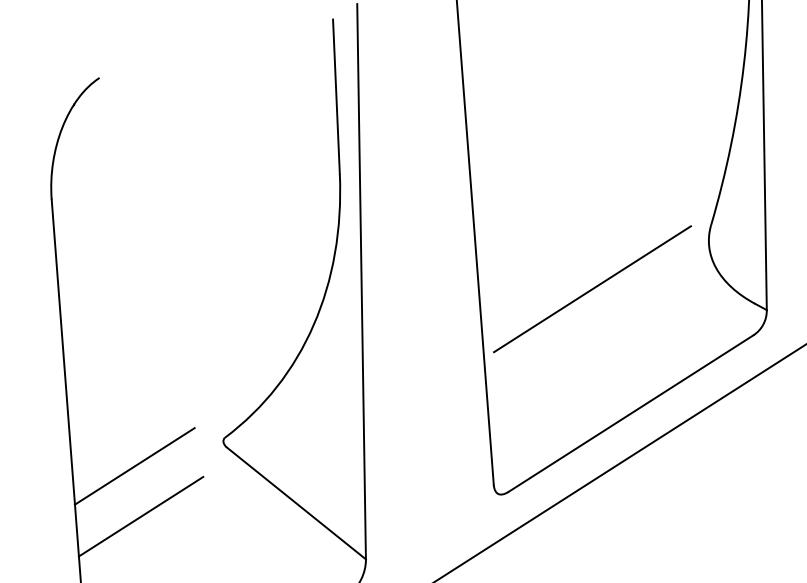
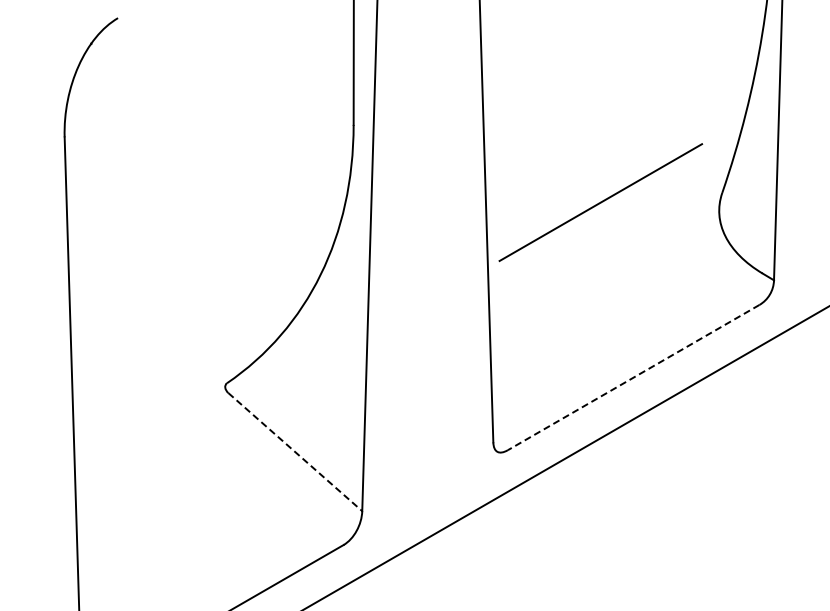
line: (592, 289) -> (600, 202), moved
line: (630, 413) -> (633, 377), solid -> dashed
line: (134, 466) -> (135, 407), removed
line: (296, 503) -> (295, 452), solid -> dashed
line: (141, 516) -> (139, 458), removed

